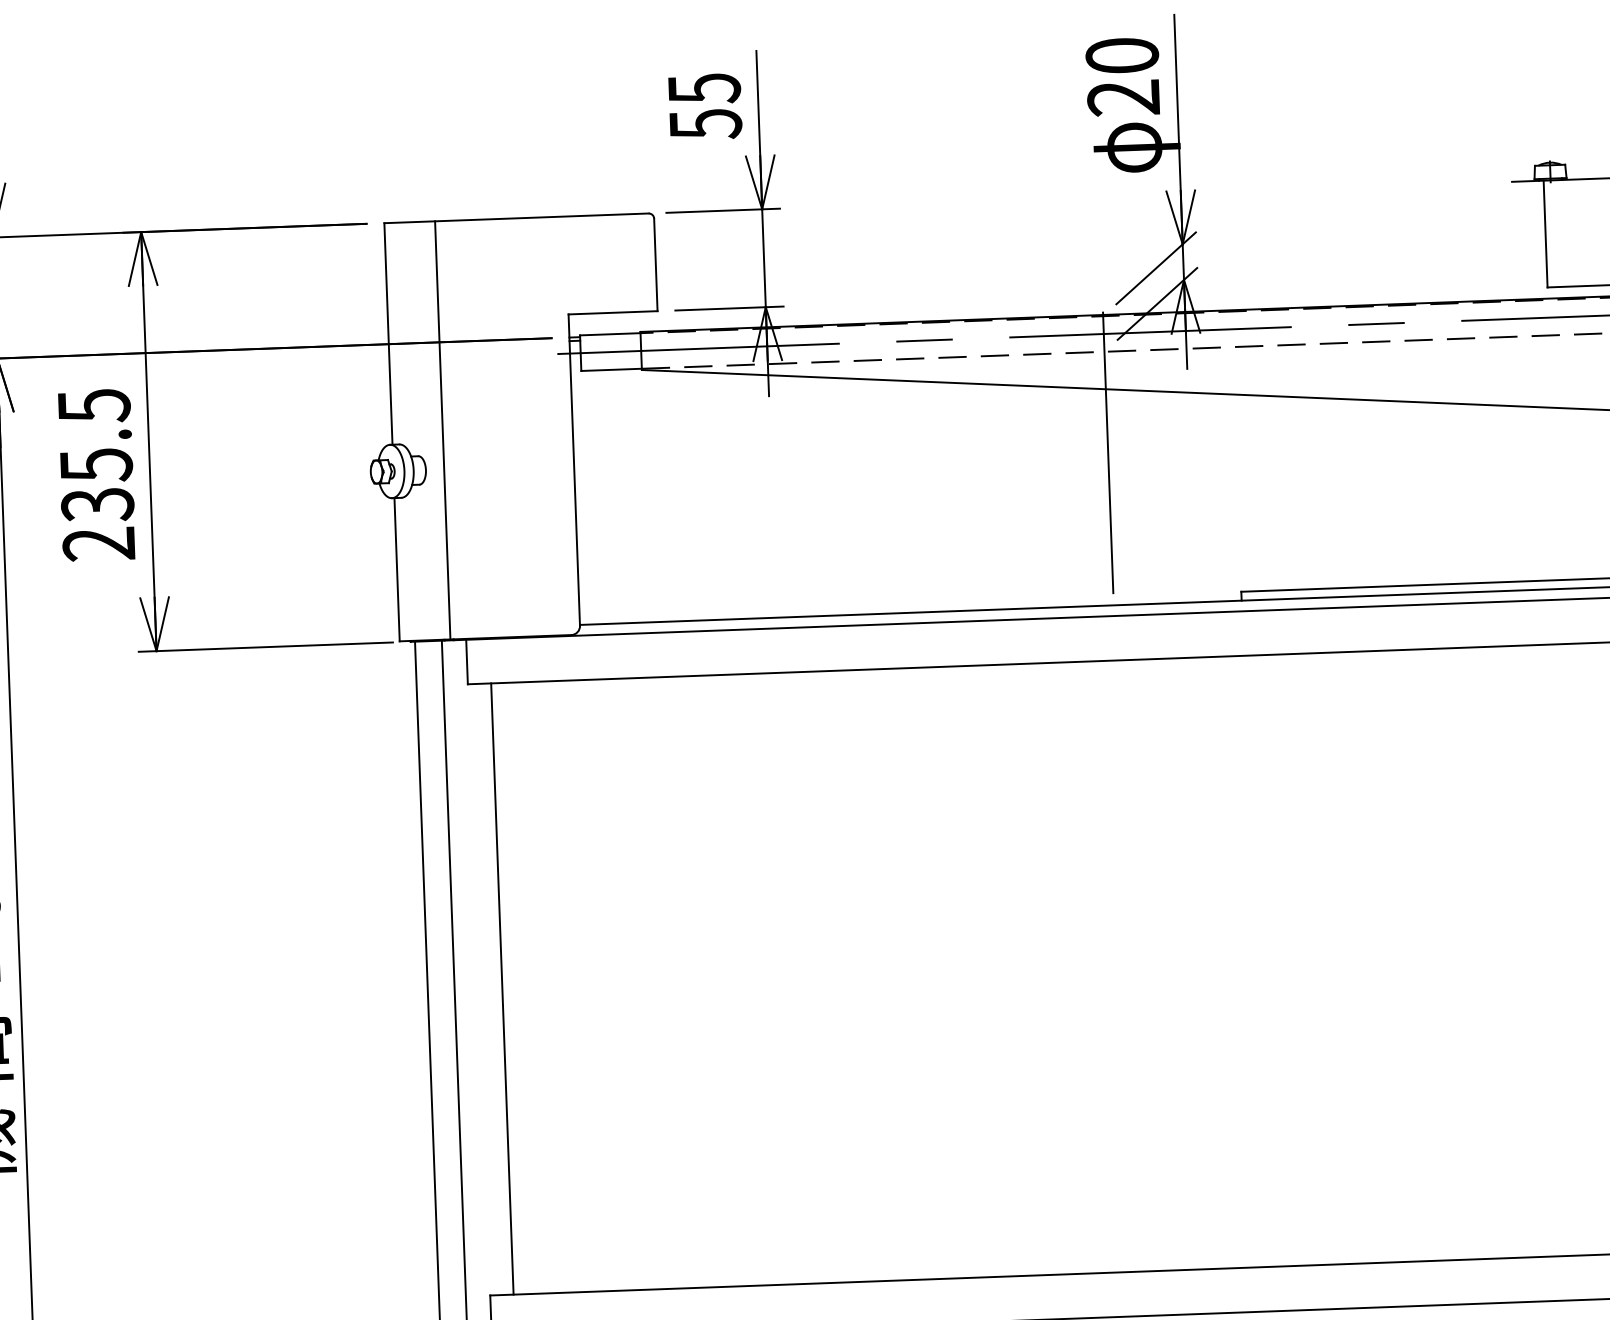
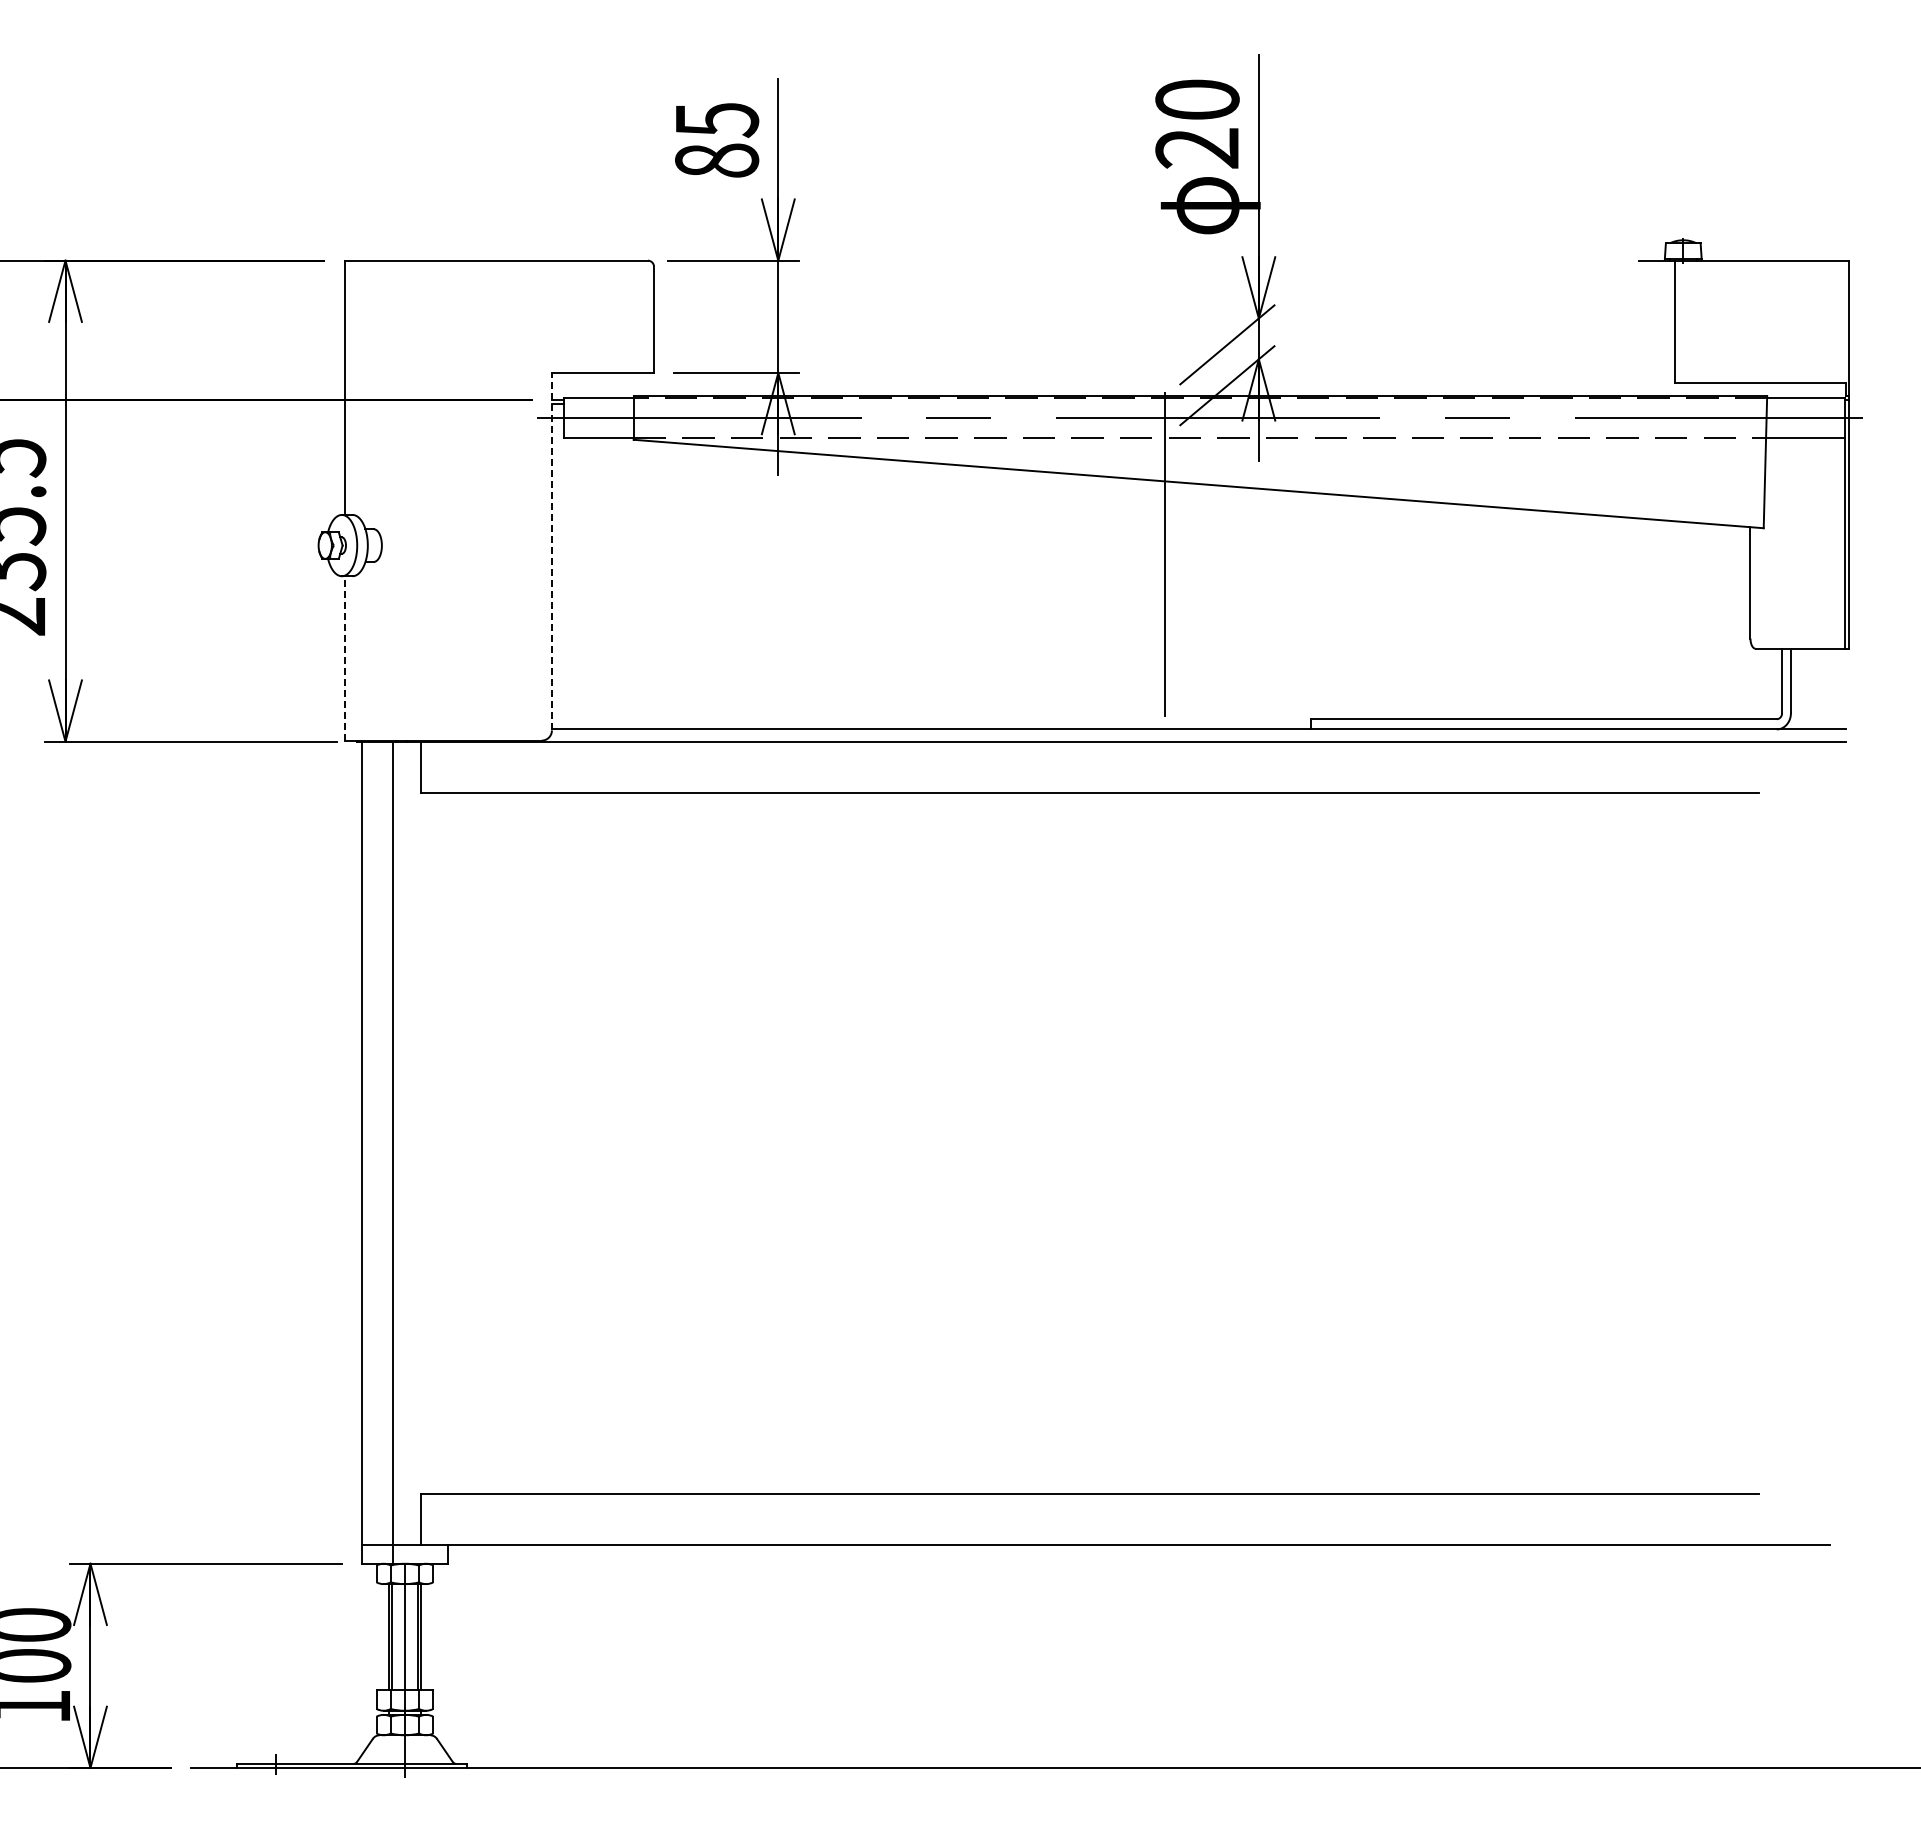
text: (706, 124) -> (717, 160), 55 -> 85
line: (442, 430) -> (402, 500), removed
line: (573, 469) -> (551, 551), solid -> dashed
line: (396, 568) -> (344, 657), solid -> dashed
line: (502, 989) -> (447, 1143), removed

